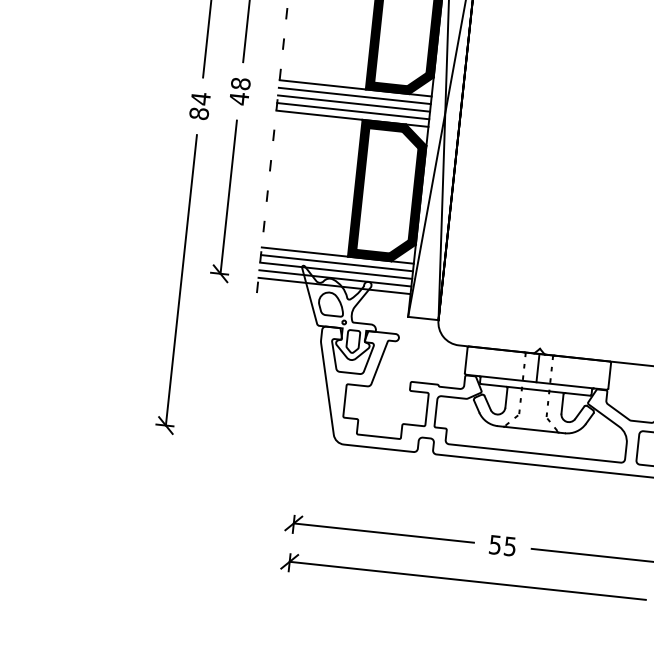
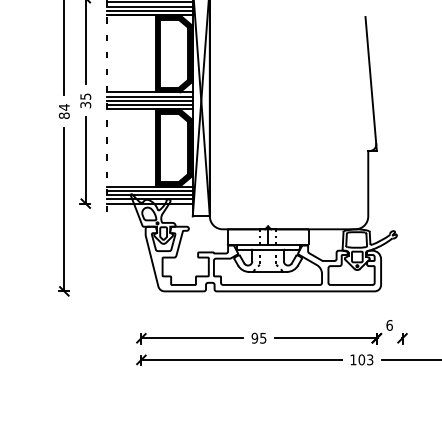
text: (239, 90) -> (85, 100), 48 -> 35
text: (494, 543) -> (254, 337), 55 -> 95

